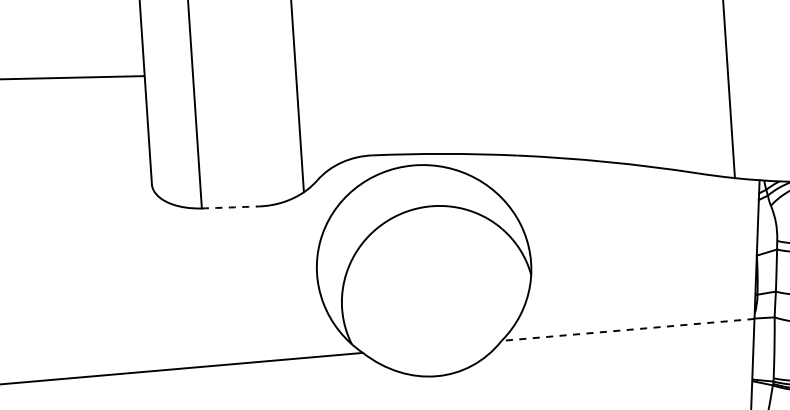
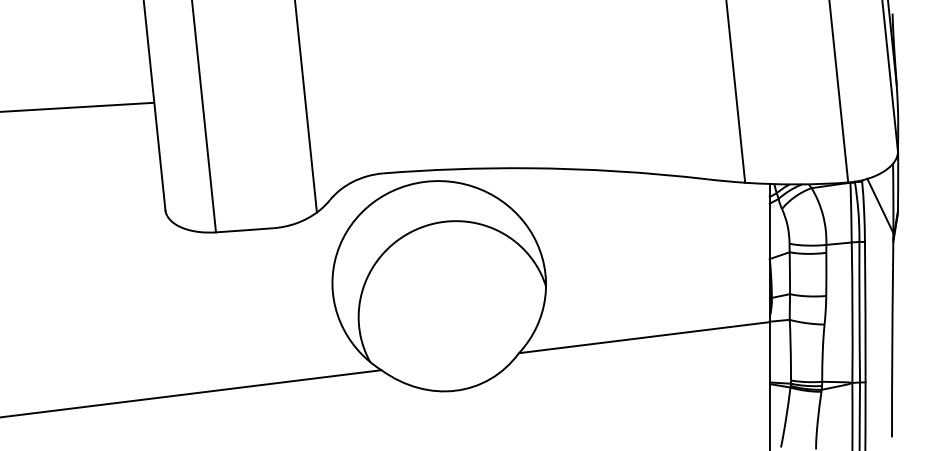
arc: (230, 207) -> (244, 230), dashed -> solid
line: (627, 329) -> (643, 337), dashed -> solid

